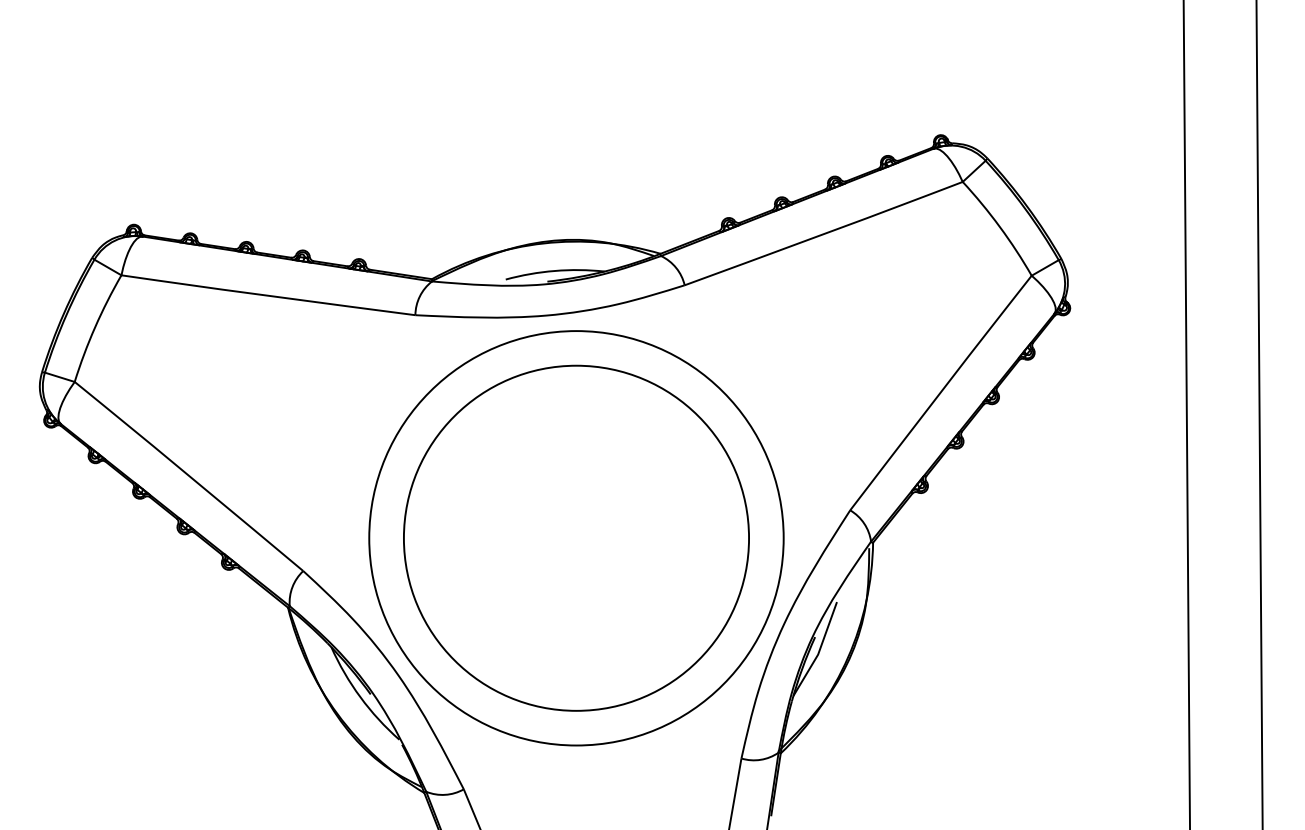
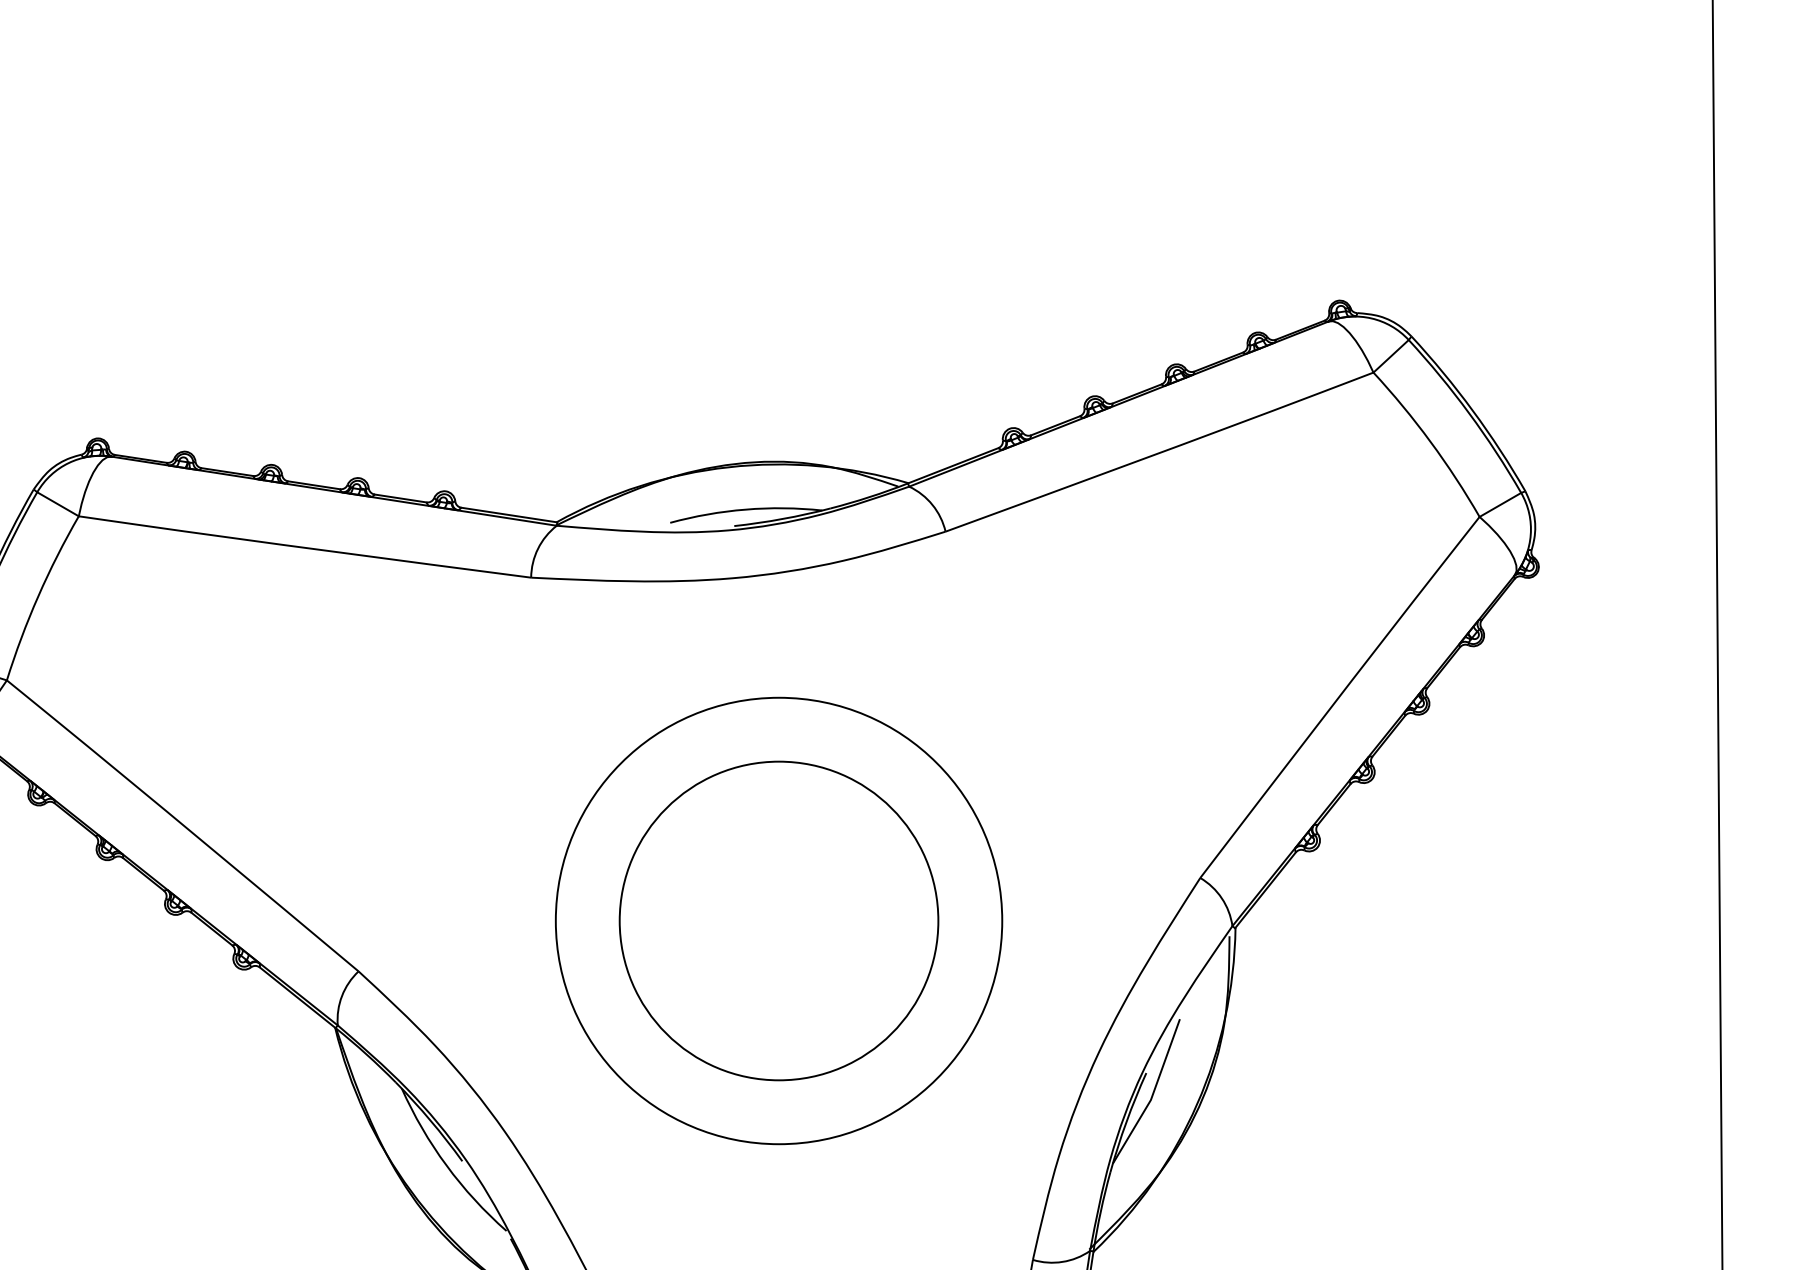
circle: (576, 537) -> (779, 919), size x0.6
circle: (576, 538) -> (779, 921), size x0.7

